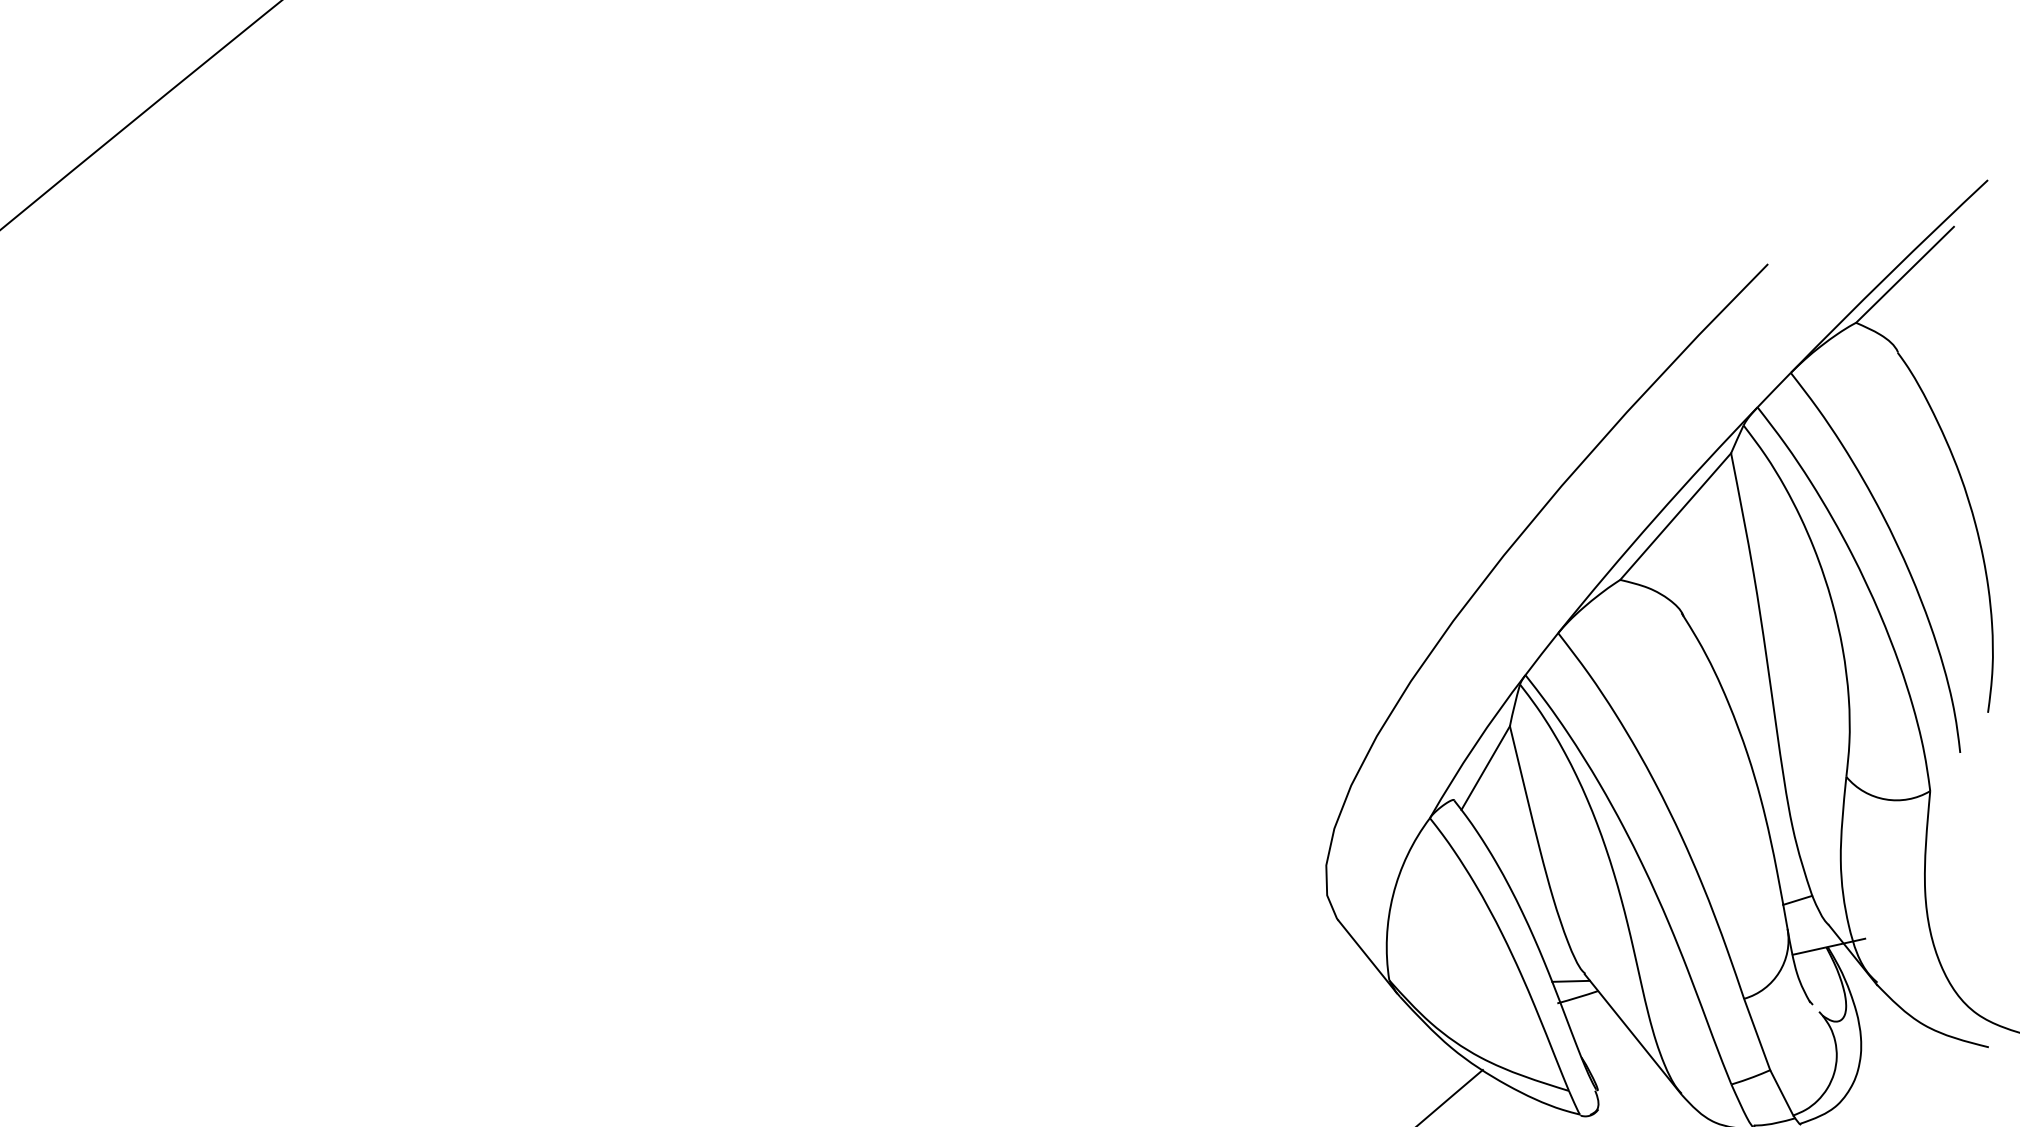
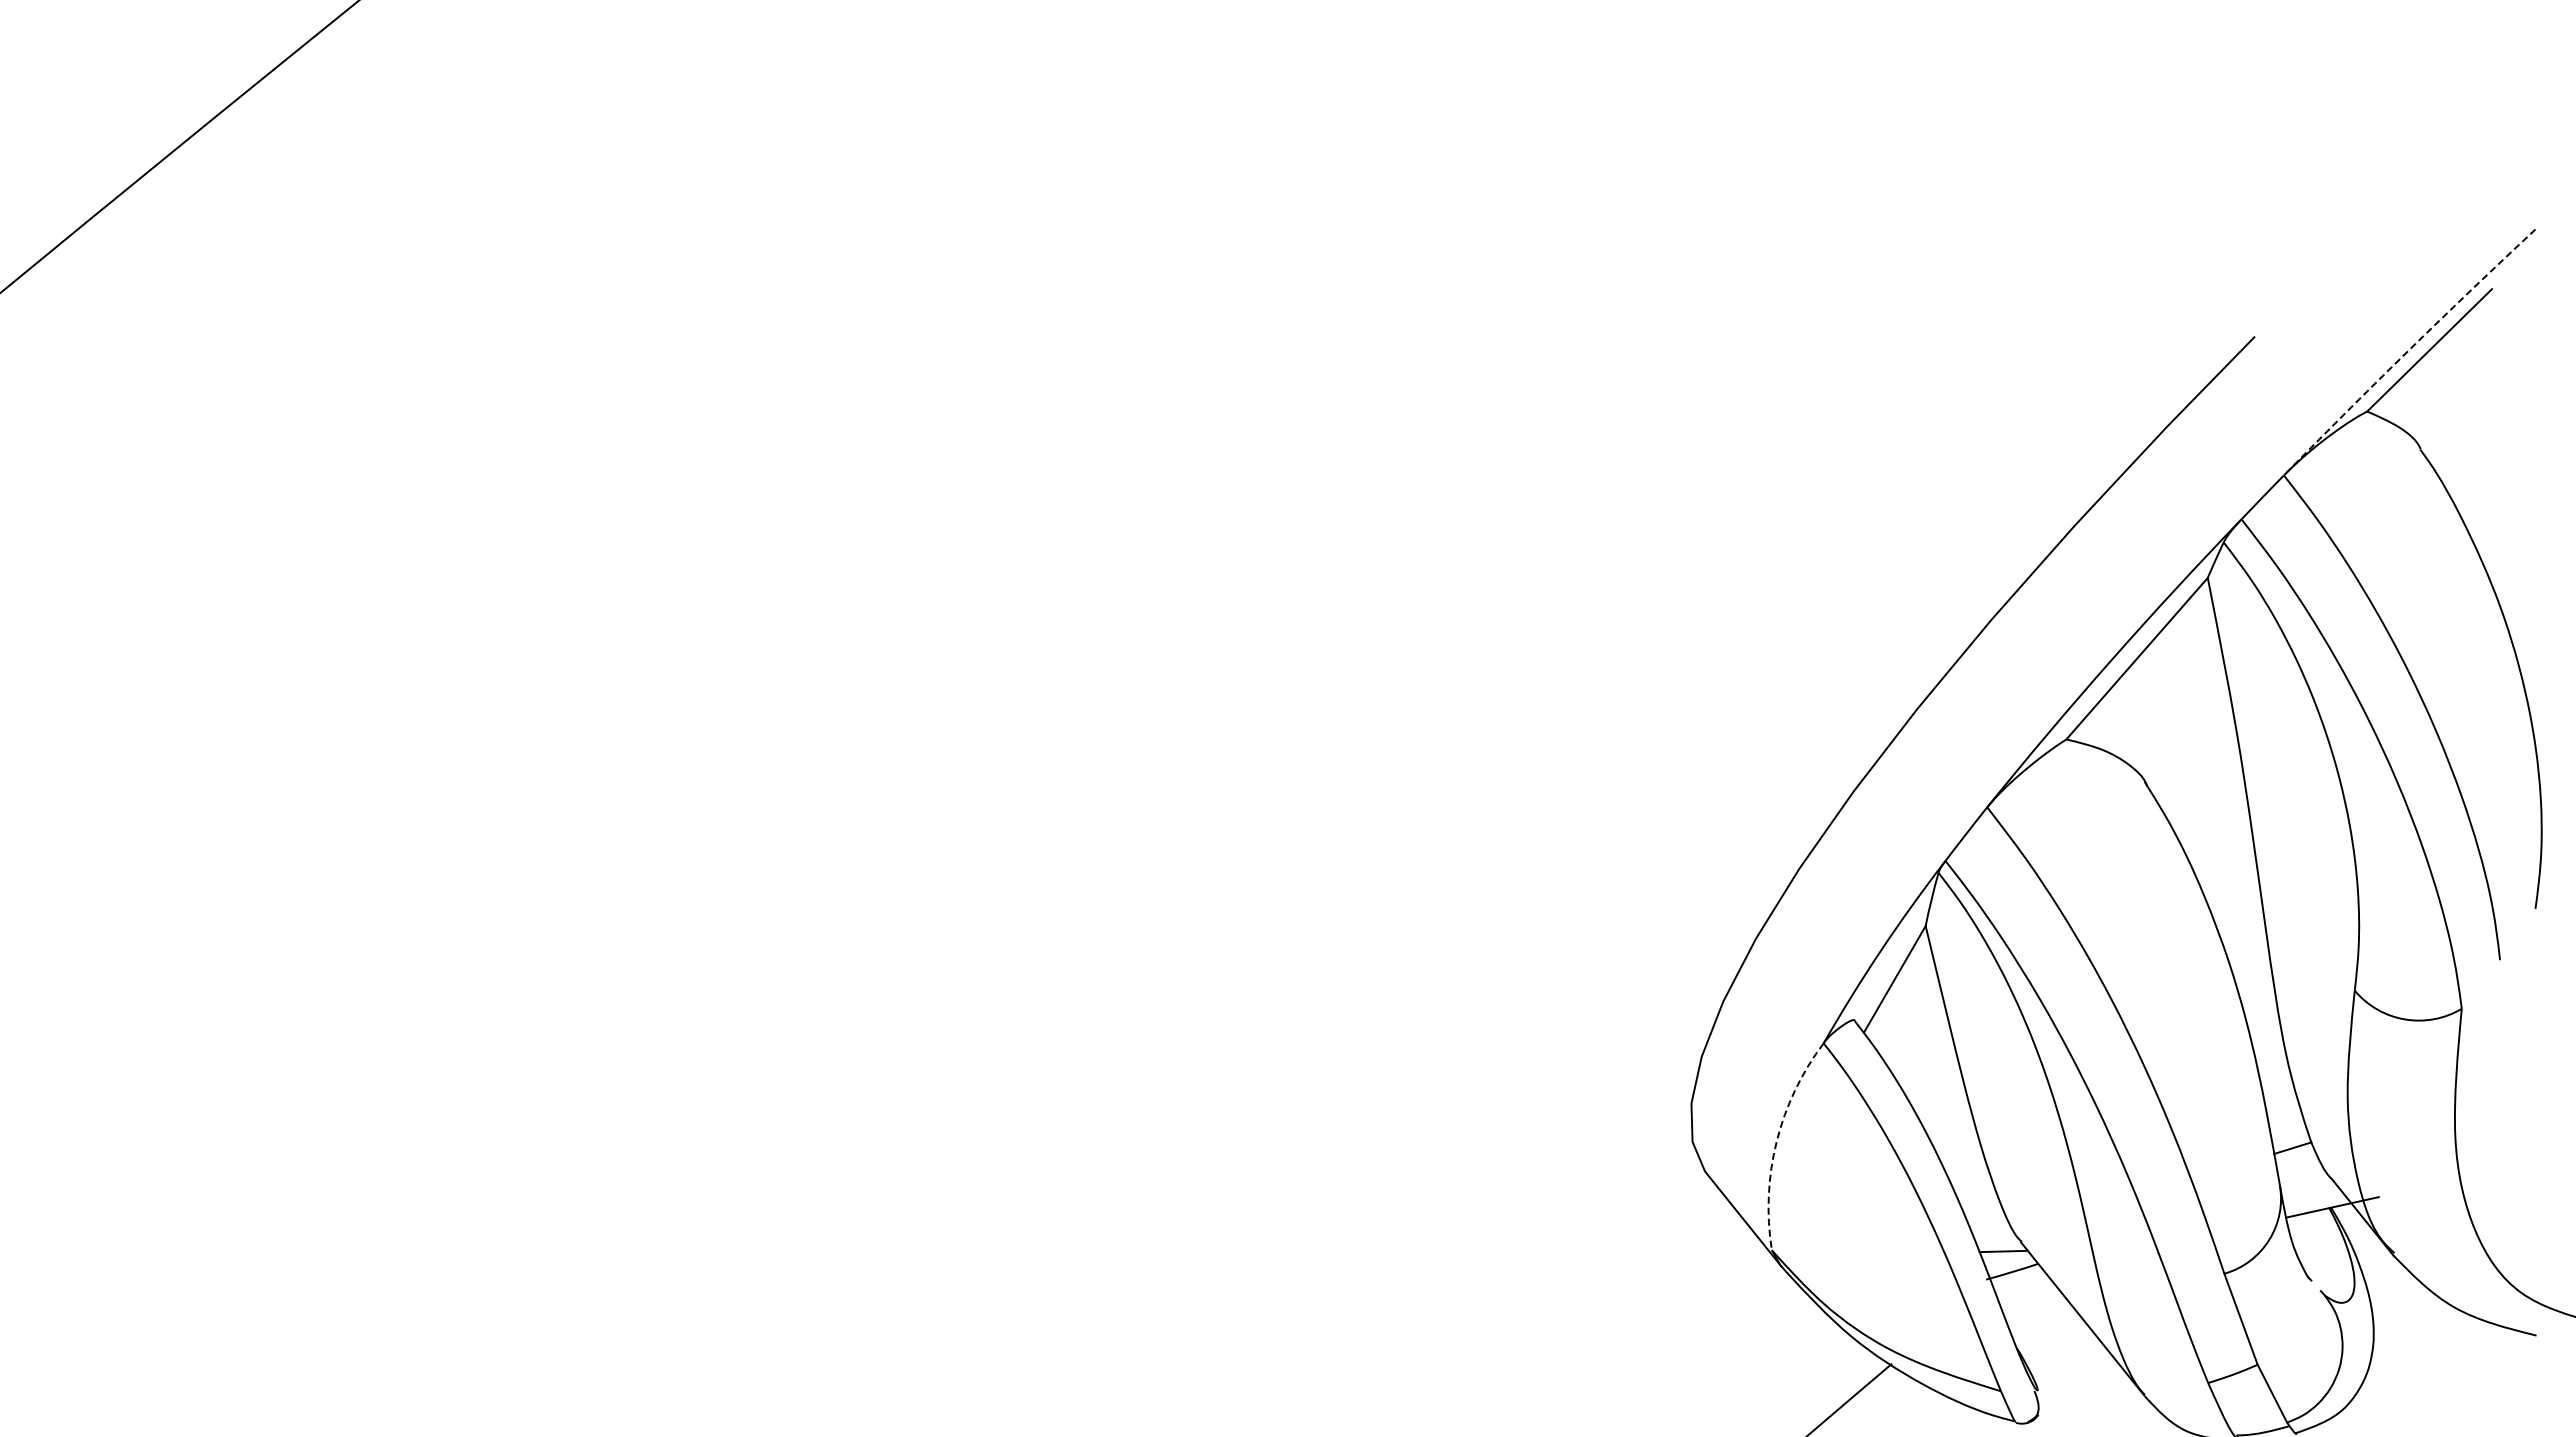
arc: (1888, 275) -> (2408, 351), solid -> dashed
arc: (1392, 895) -> (1776, 1141), solid -> dashed

